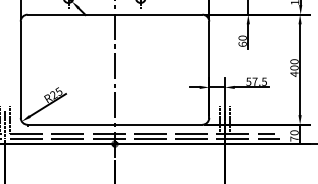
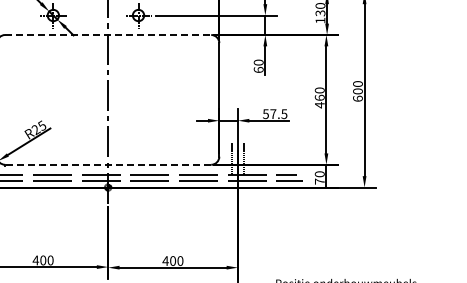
line: (115, 15) -> (108, 35), solid -> dashed
text: (294, 67) -> (319, 97), 400 -> 460
line: (114, 124) -> (107, 164), solid -> dashed

